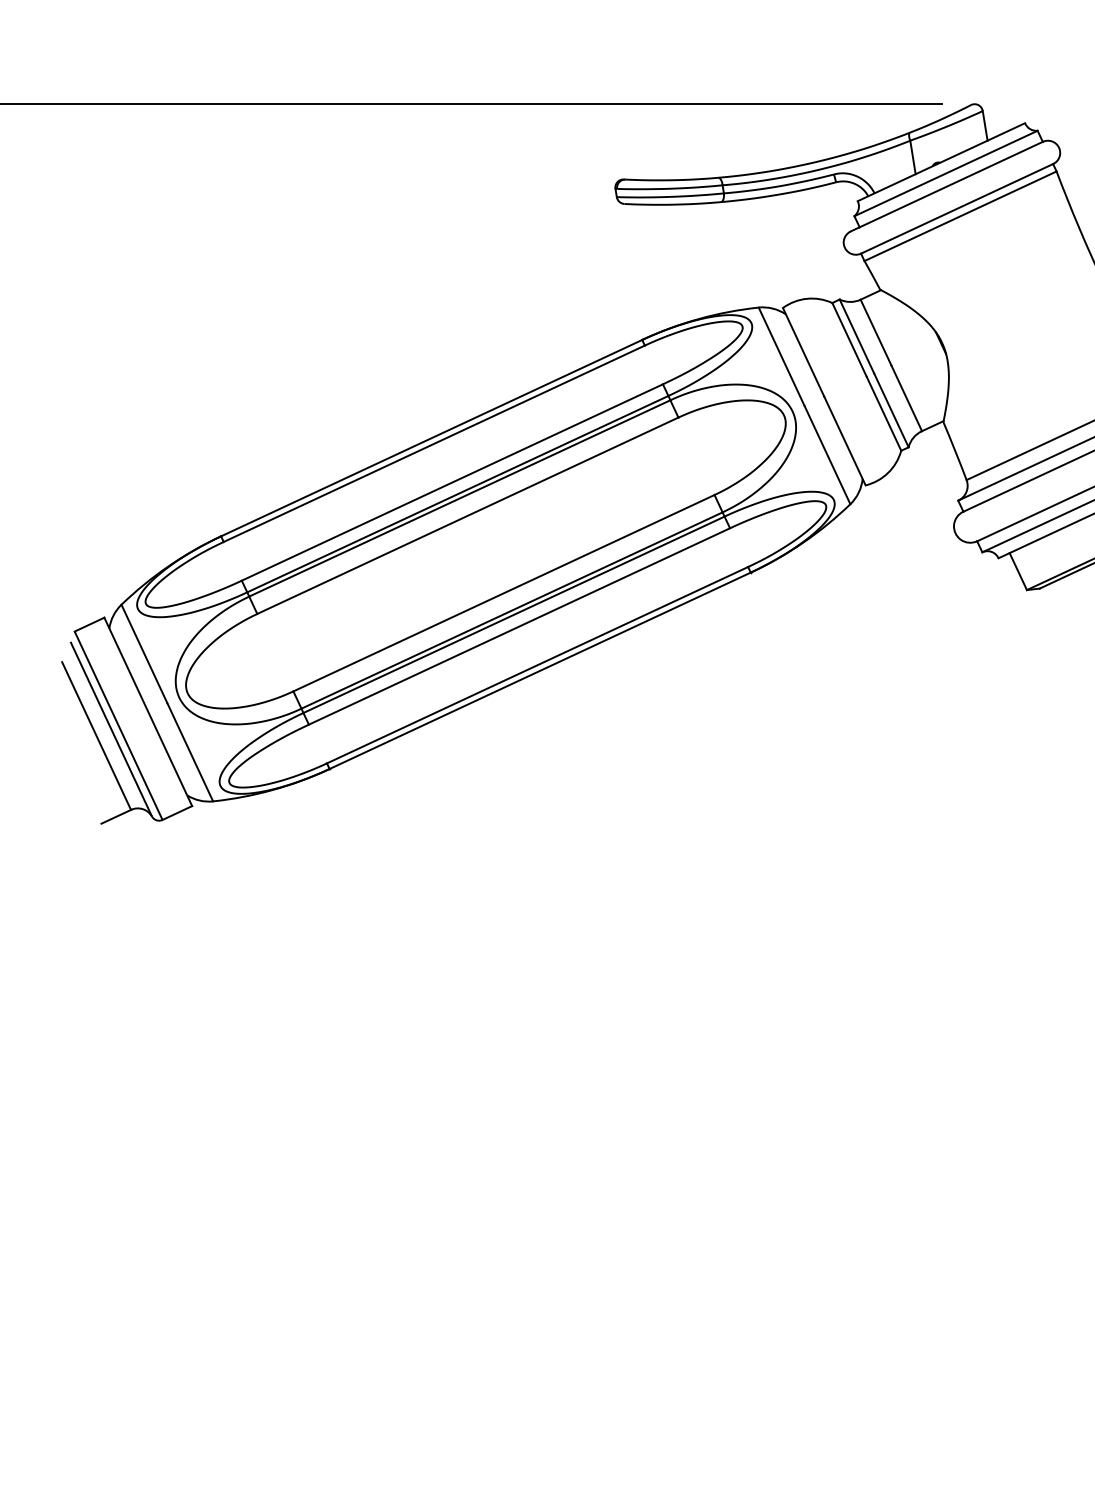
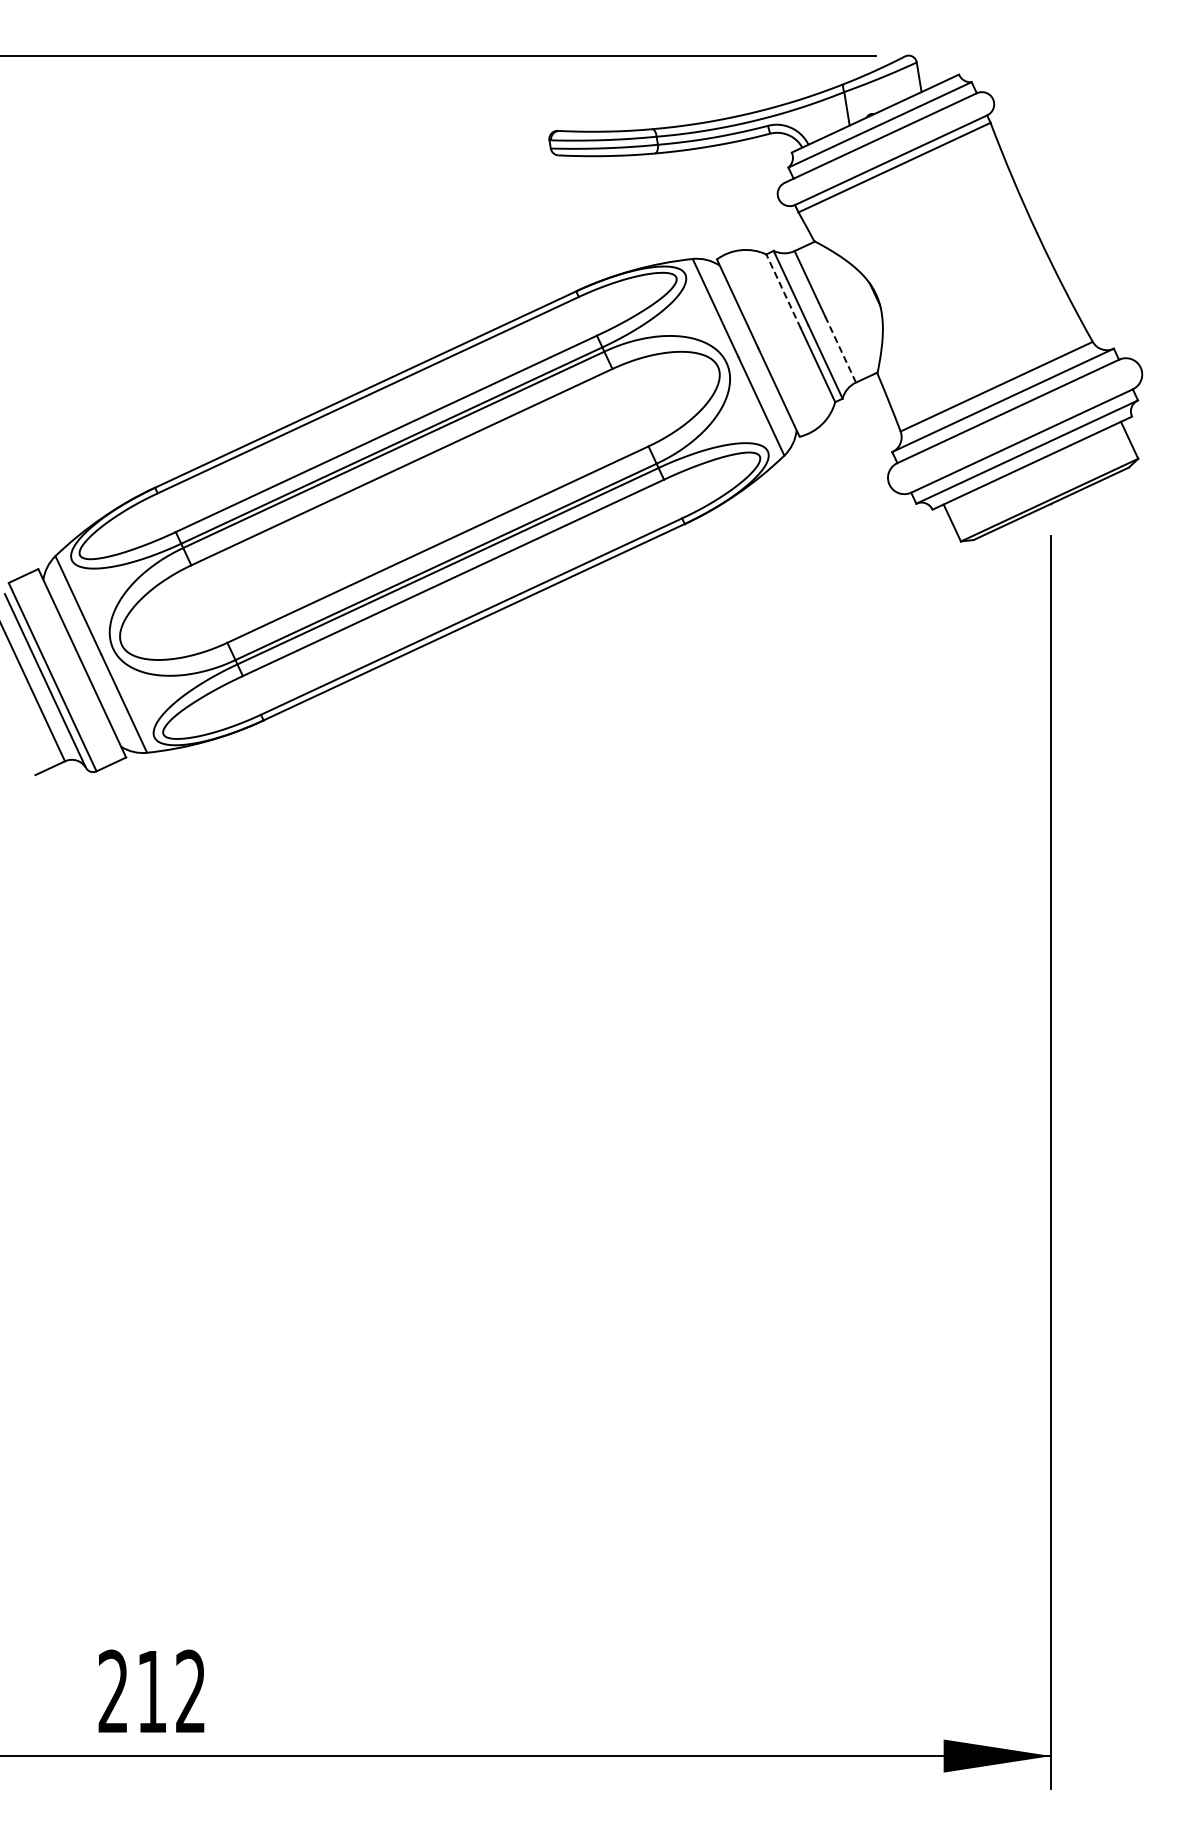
line: (849, 340) -> (783, 291), solid -> dashed
line: (906, 398) -> (840, 349), solid -> dashed

